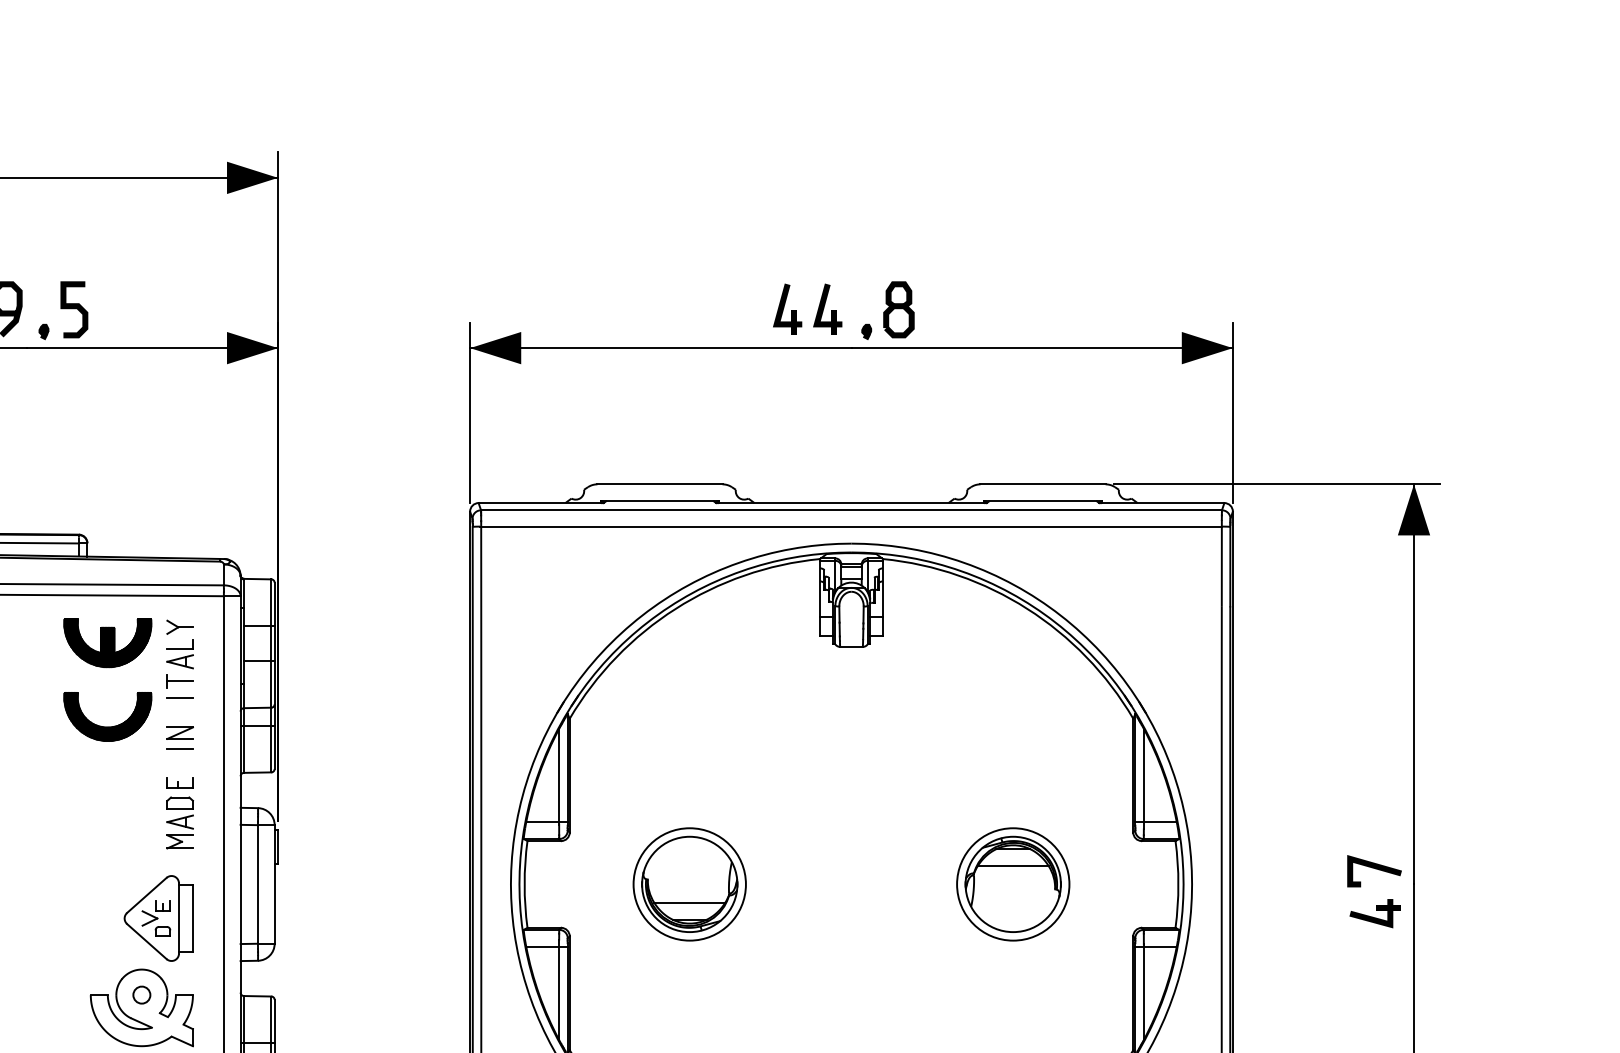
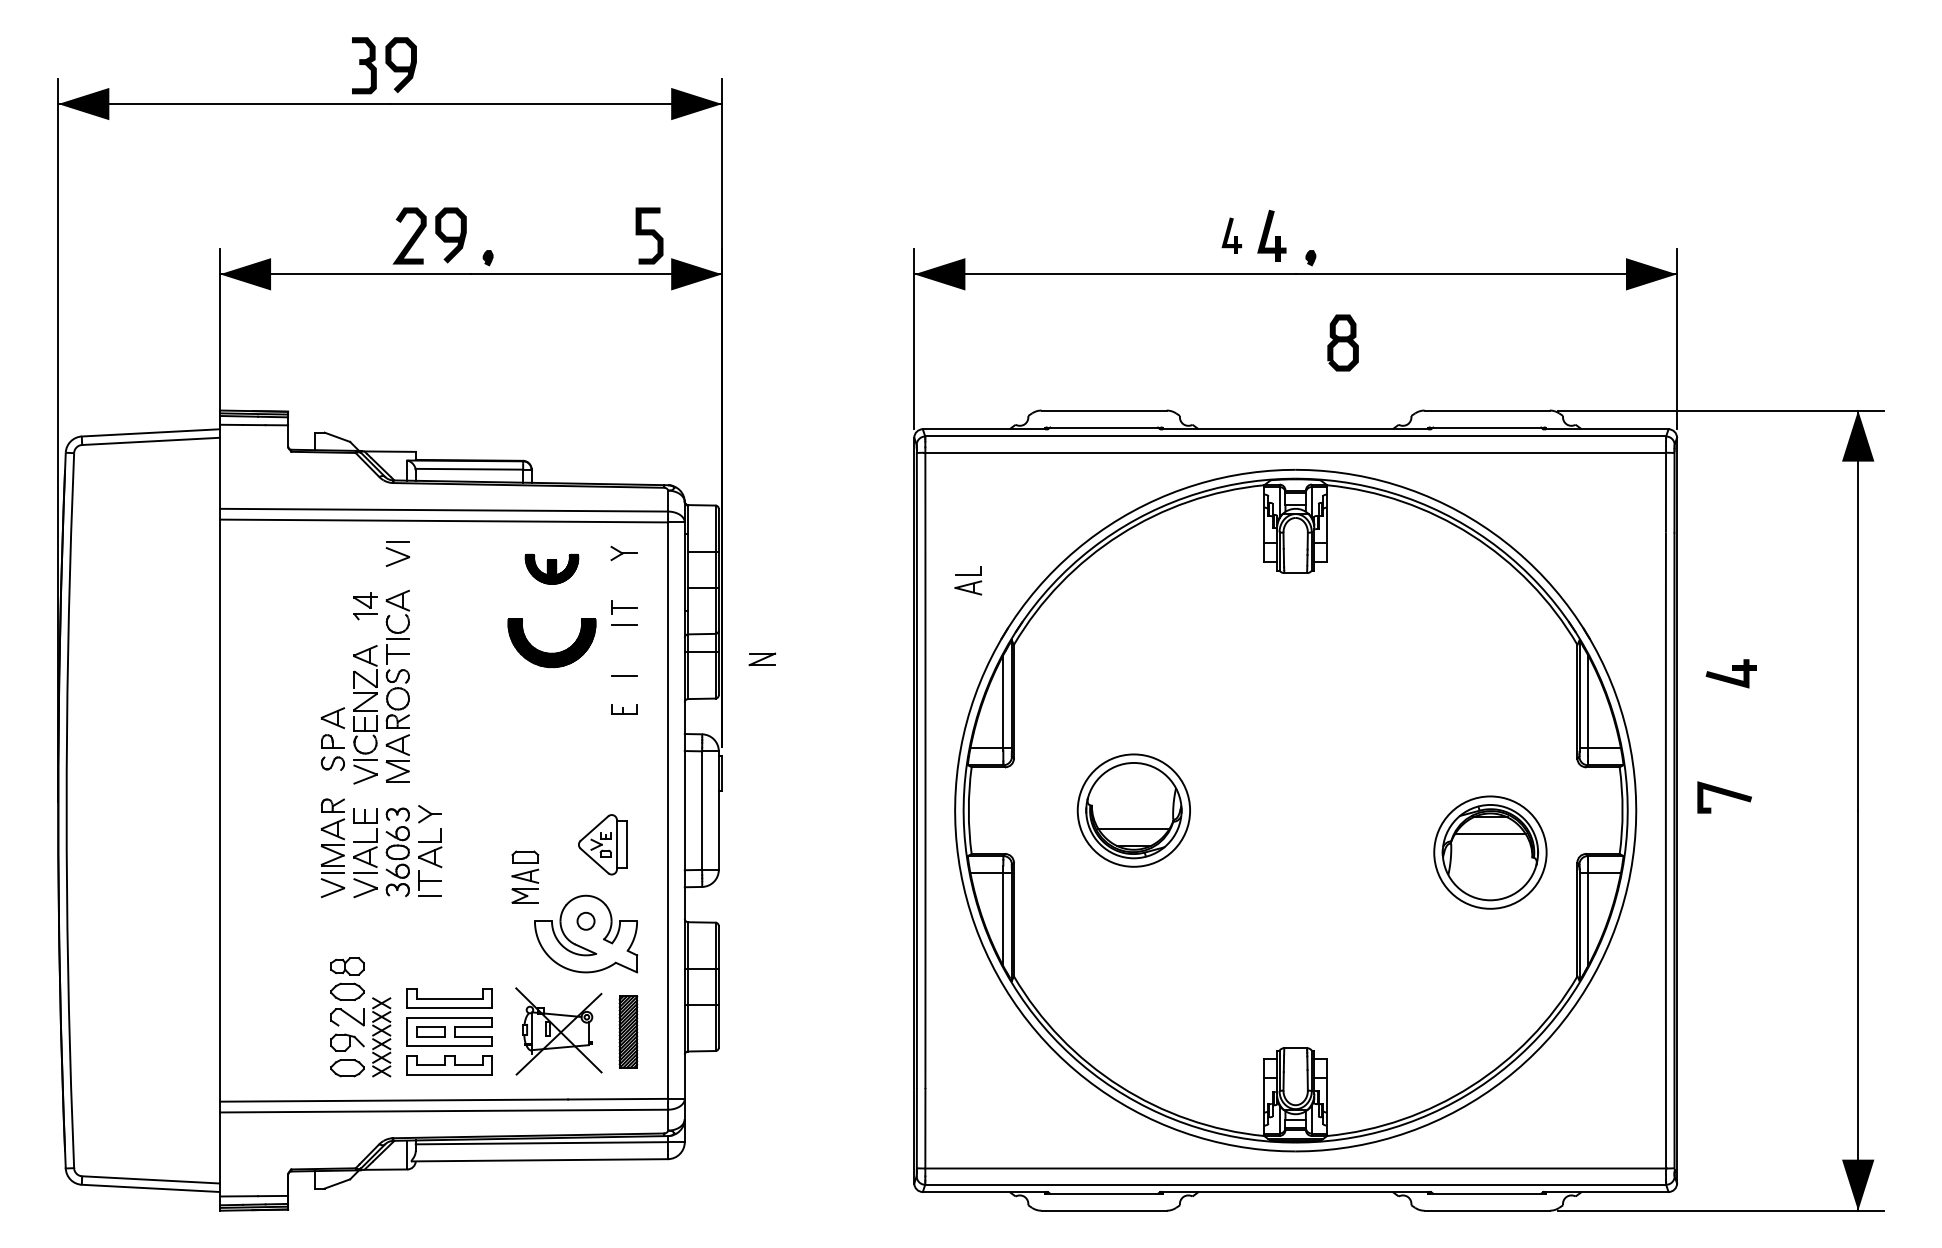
curve: (74, 309) -> (649, 235), moved
part: (787, 309) -> (1231, 235), size x0.7
part: (898, 309) -> (1342, 342), moved
part: (107, 643) -> (551, 569), size x0.6
part: (180, 654) -> (968, 580), moved
part: (180, 733) -> (762, 659), moved
part: (180, 822) -> (525, 876), moved
line: (1375, 869) -> (1725, 795), moved
part: (1013, 884) -> (1490, 852), moved
part: (1374, 913) -> (1730, 673), moved
part: (158, 918) -> (602, 844), size x0.7

